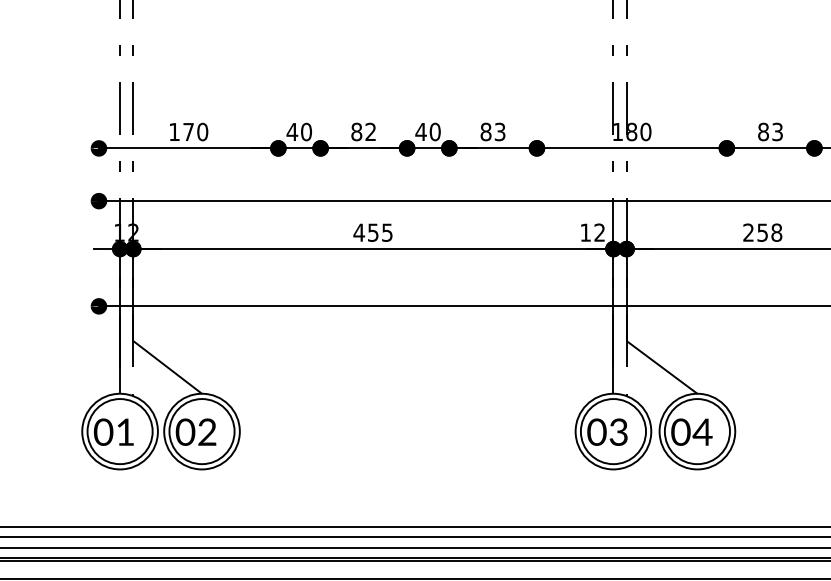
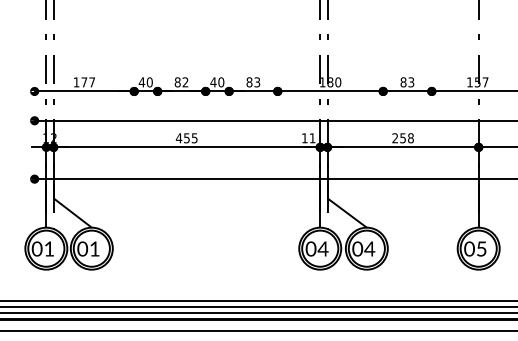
text: (203, 132) -> (92, 82), 170 -> 177
text: (599, 231) -> (312, 137), 12 -> 11
text: (206, 431) -> (94, 248), 02 -> 01
text: (617, 431) -> (322, 248), 03 -> 04

